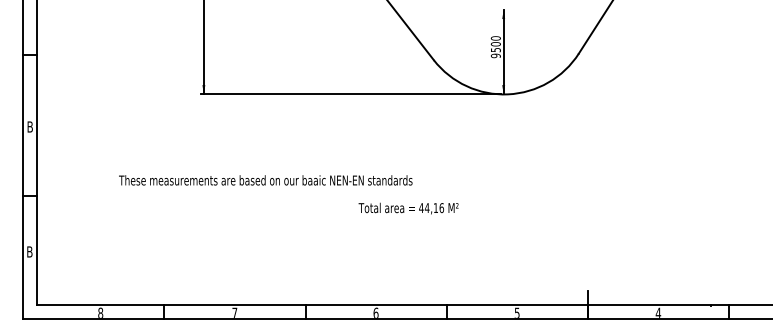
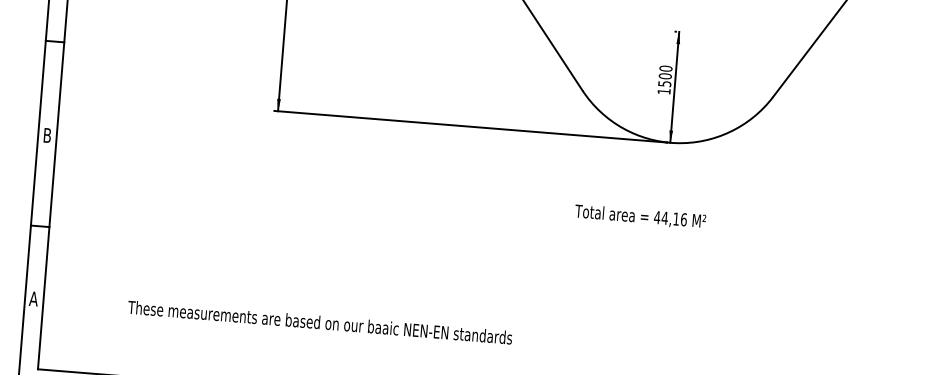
text: (495, 55) -> (663, 90), 9500 -> 1500
text: (265, 180) -> (319, 322), moved
text: (408, 208) -> (640, 216), moved
text: (29, 251) -> (33, 298), B -> A

